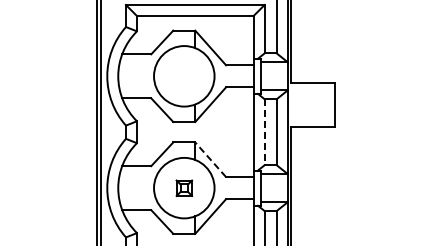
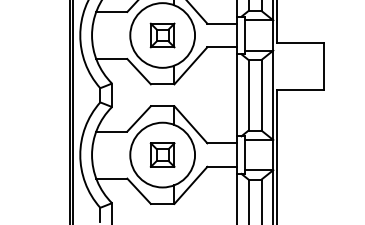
part: (184, 76) -> (162, 35), added
line: (264, 132) -> (248, 95), dashed -> solid
line: (210, 159) -> (190, 124), dashed -> solid
part: (184, 188) -> (162, 155), size x1.43

